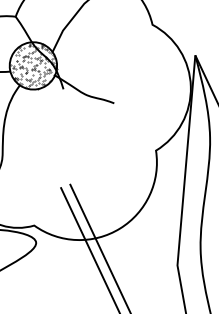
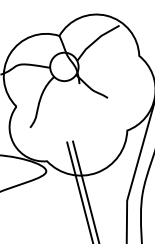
hatch: (33, 65) -> (64, 66), removed

